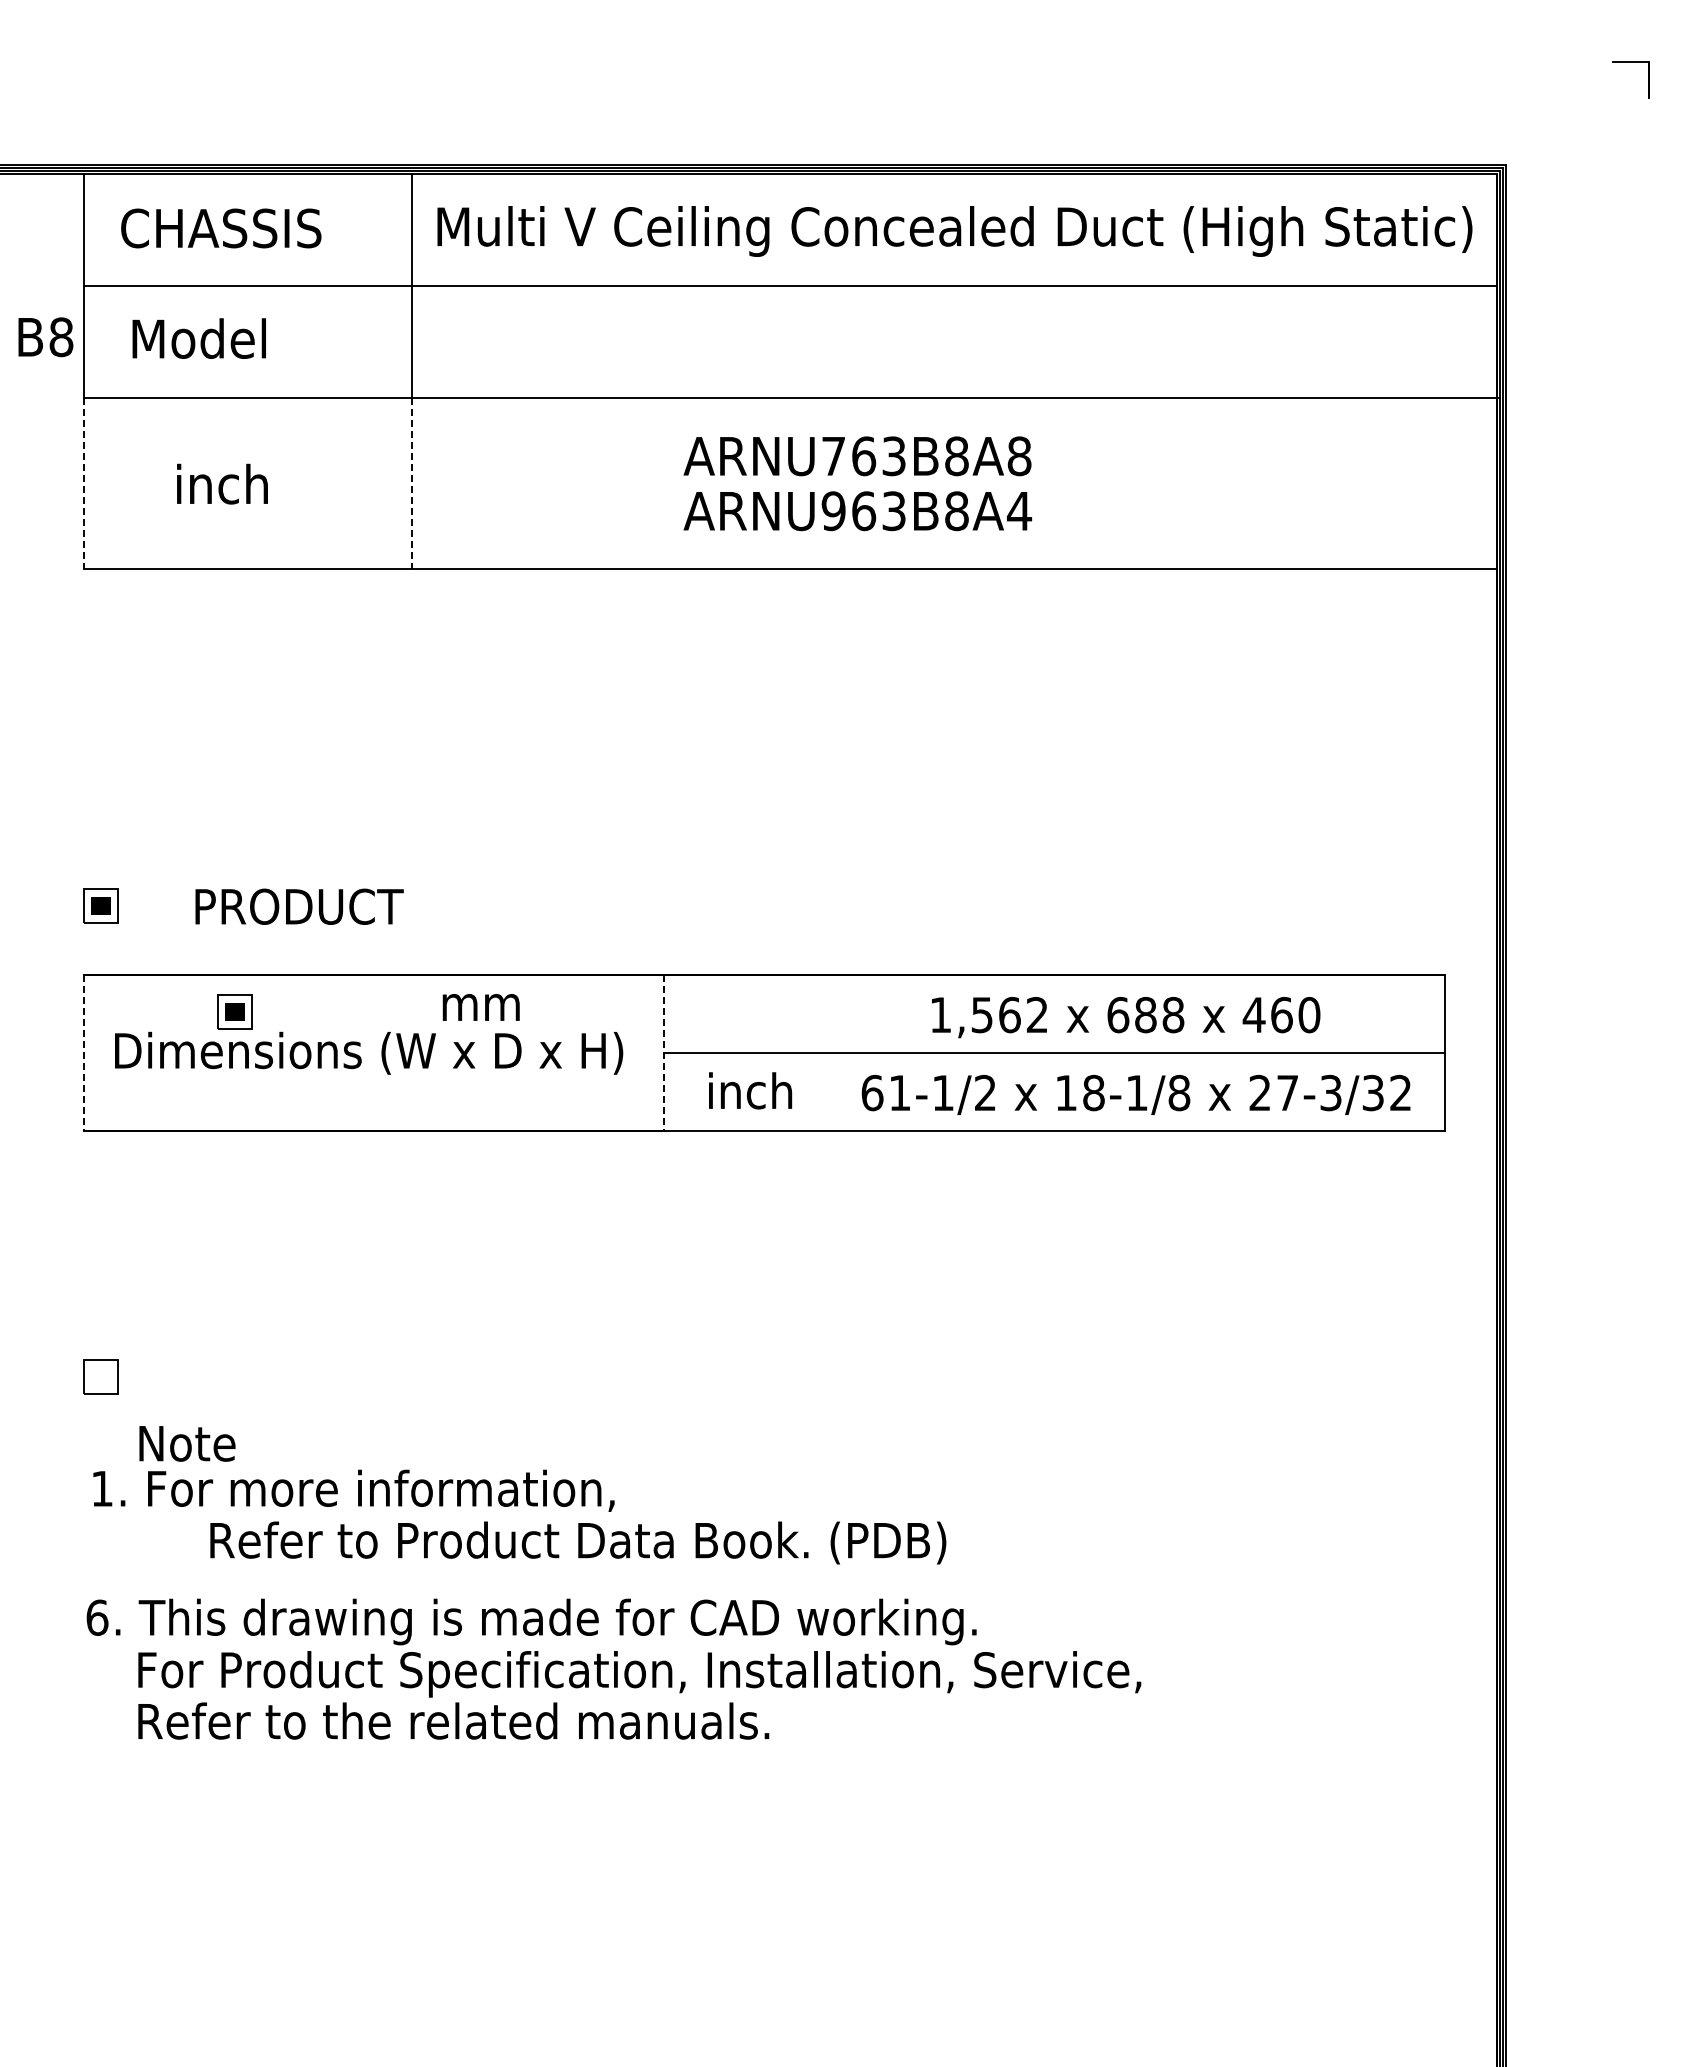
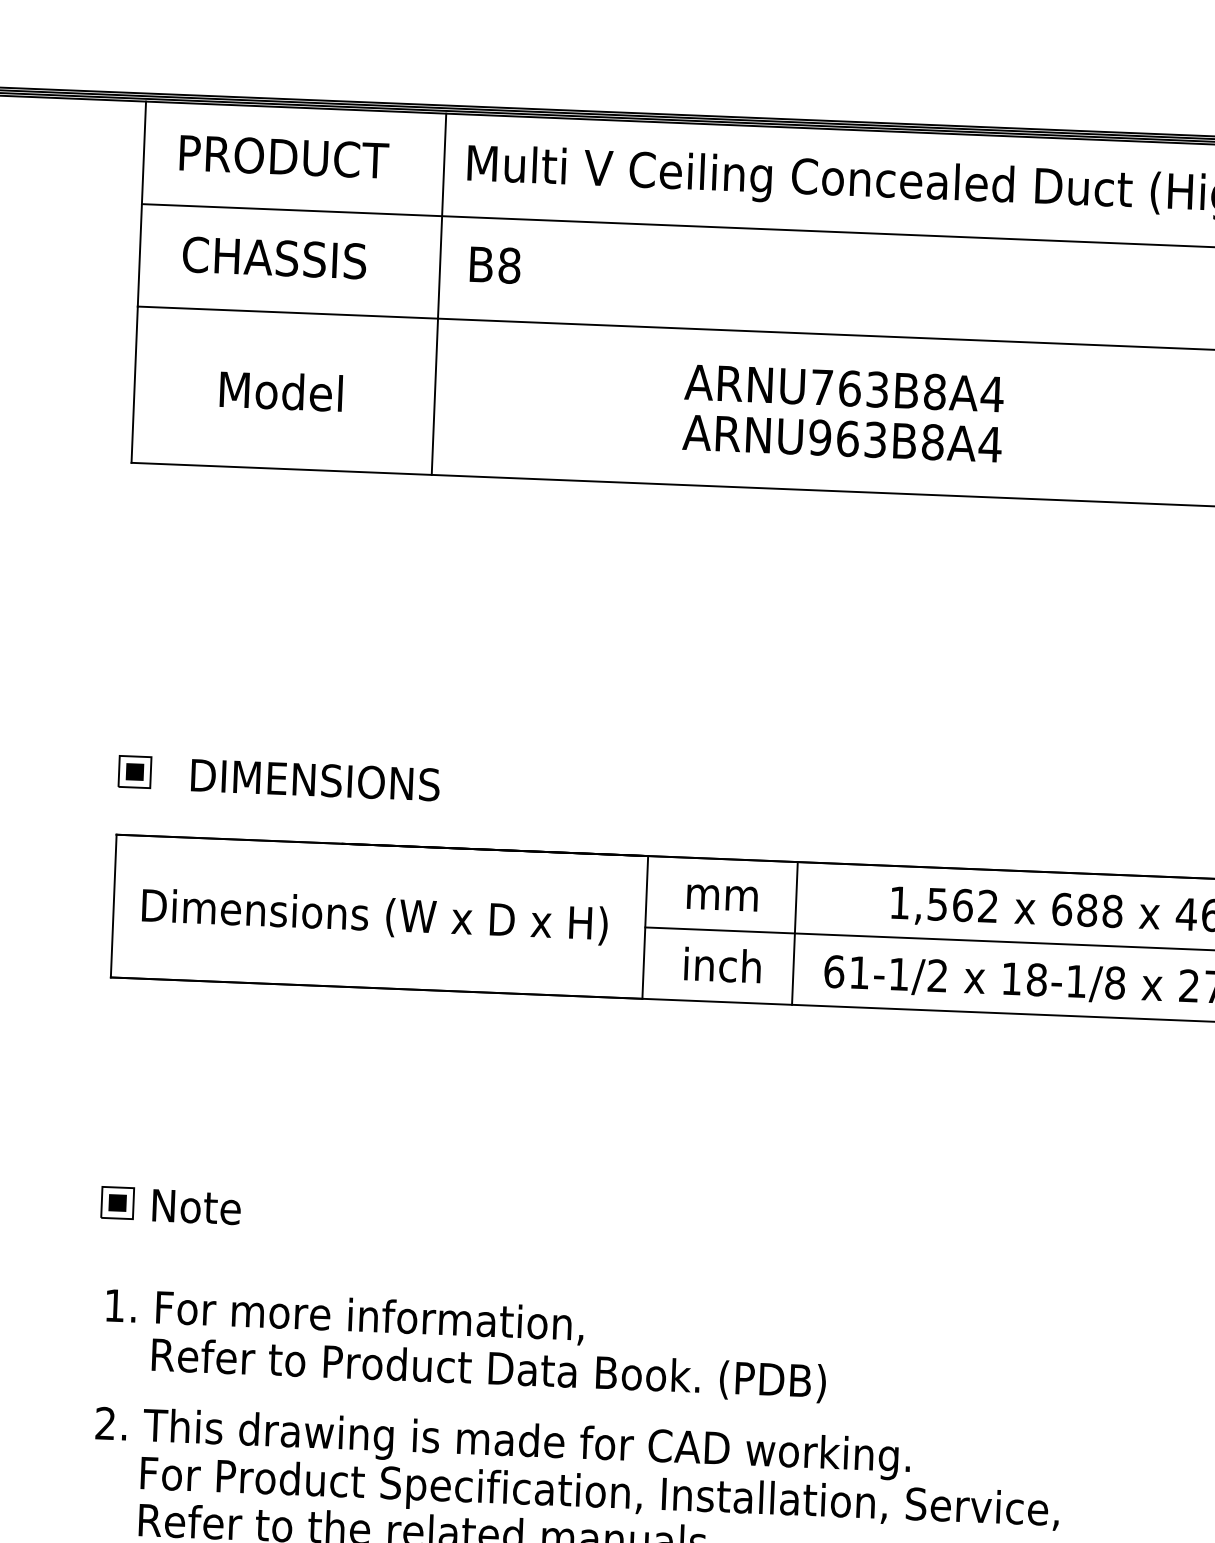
text: (235, 228) -> (283, 156), CHASSIS -> PRODUCT
text: (45, 337) -> (495, 265), moved
text: (230, 338) -> (274, 257), Model -> CHASSIS
text: (1019, 456) -> (992, 394), ARNU763B8A8 -> ARNU763B8A4
line: (83, 483) -> (134, 384), dashed -> solid
text: (243, 483) -> (280, 390), inch -> Model
line: (411, 483) -> (434, 396), dashed -> solid
text: (297, 906) -> (314, 779), PRODUCT -> DIMENSIONS
text: (480, 1007) -> (721, 897), moved
part: (234, 1011) -> (253, 873), removed
line: (827, 1052) -> (794, 932), added
line: (83, 1053) -> (113, 906), dashed -> solid
line: (664, 1053) -> (645, 927), dashed -> solid
fill: (100, 1376) -> (117, 1202), added
text: (187, 1443) -> (196, 1206), moved
text: (578, 1542) -> (489, 1369), moved
text: (97, 1617) -> (105, 1423), 6. -> 2.

